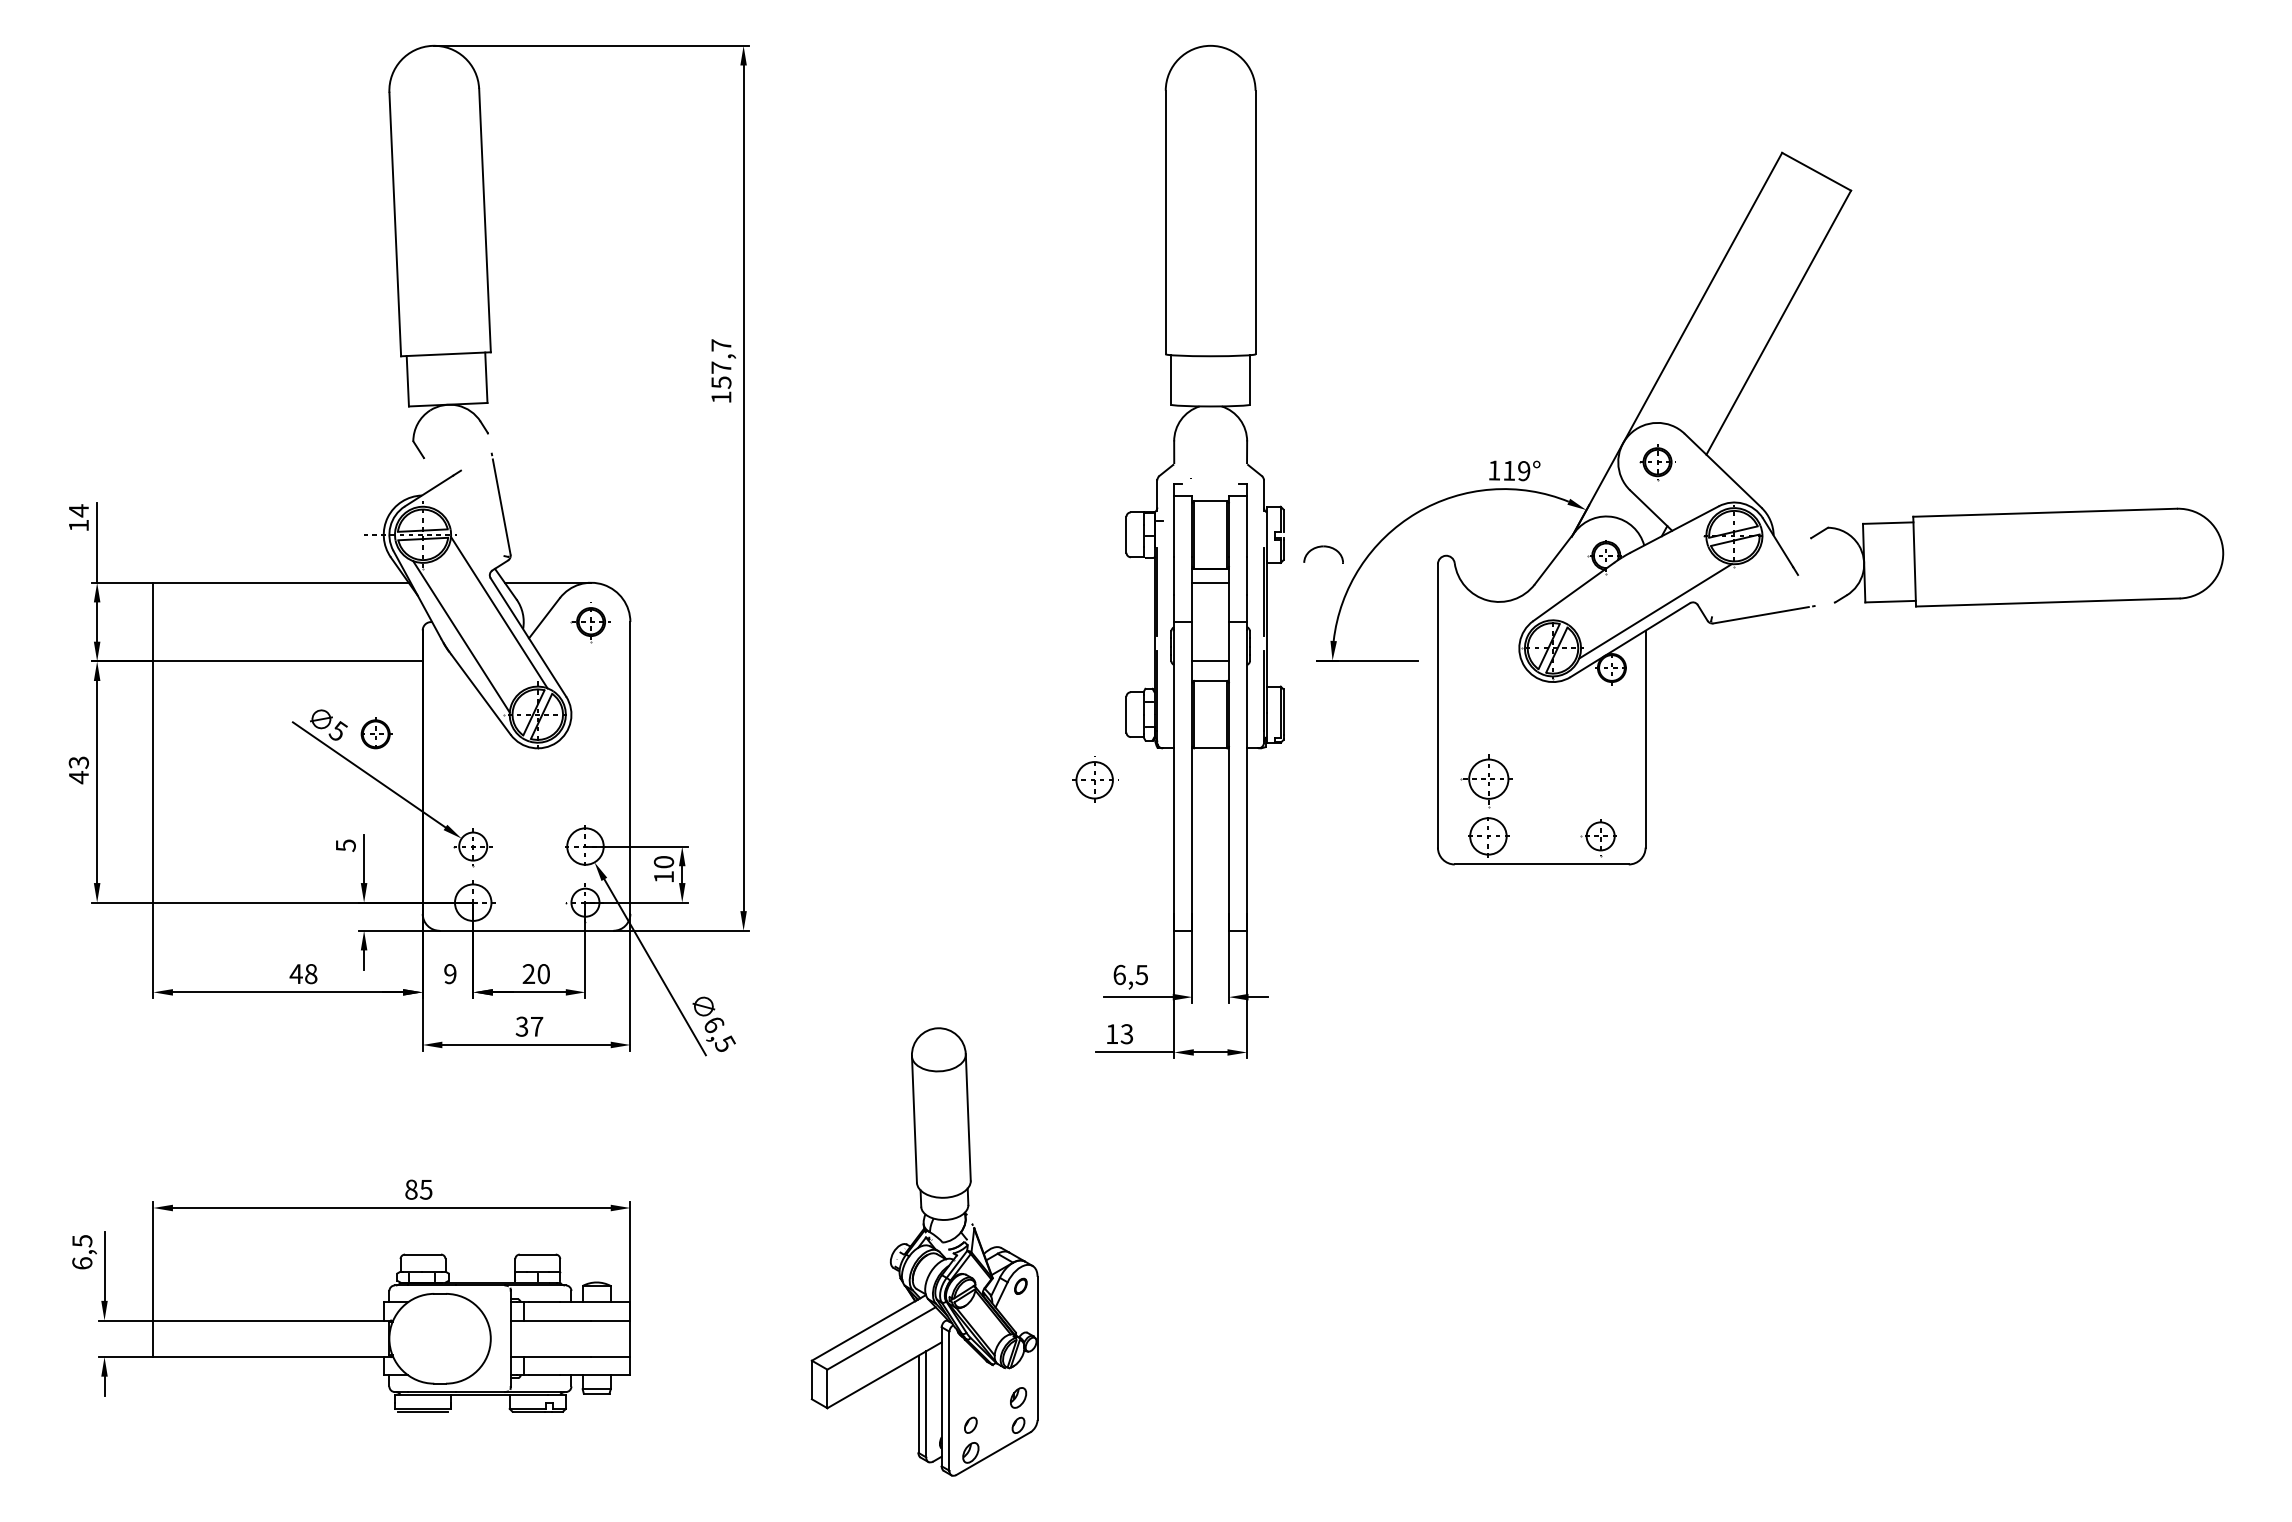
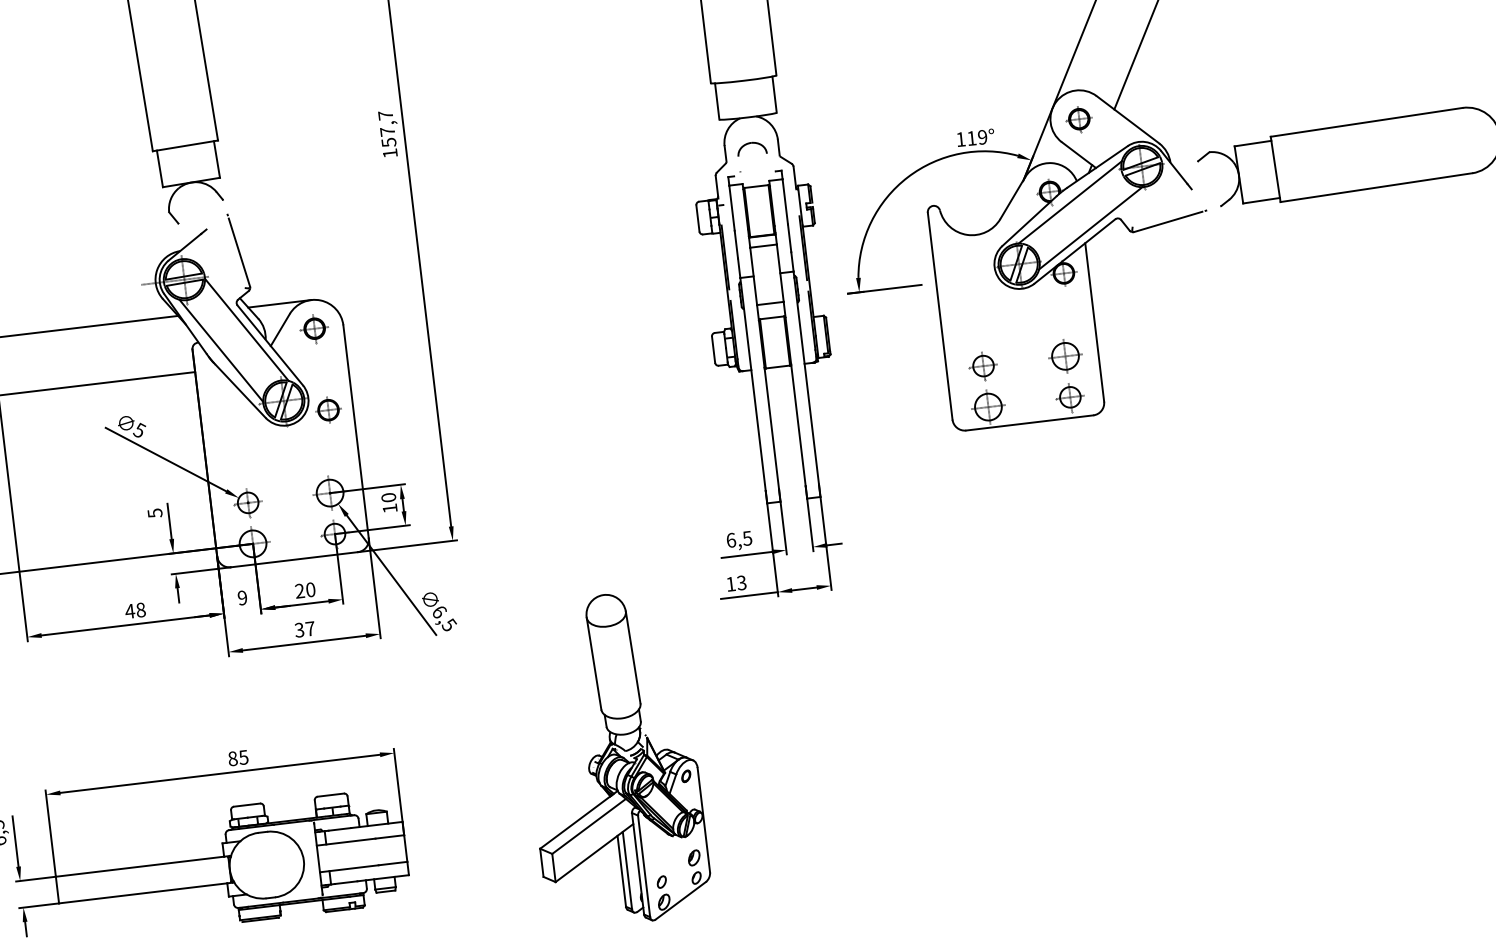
part: (1323, 547) -> (751, 143), moved
line: (1631, 572) -> (1069, 201), added
part: (376, 733) -> (329, 409), moved
part: (1095, 779) -> (1066, 355), moved
part: (1487, 782) -> (983, 367), size x0.71

